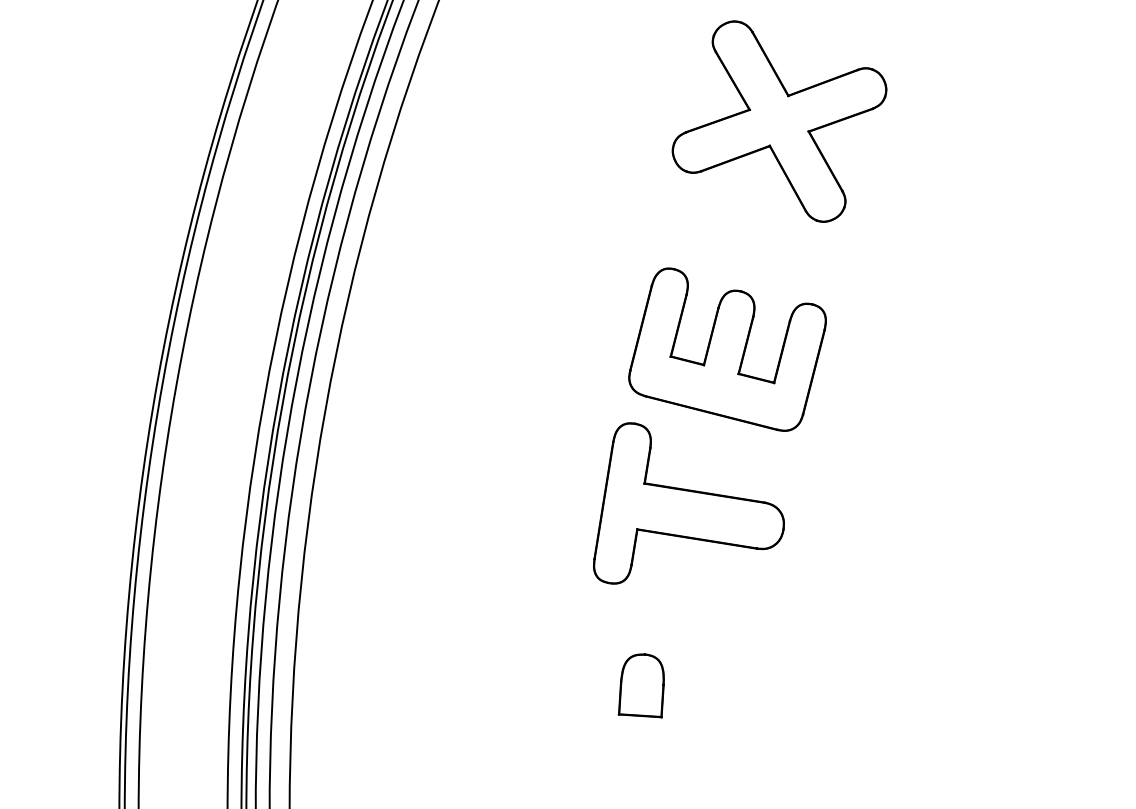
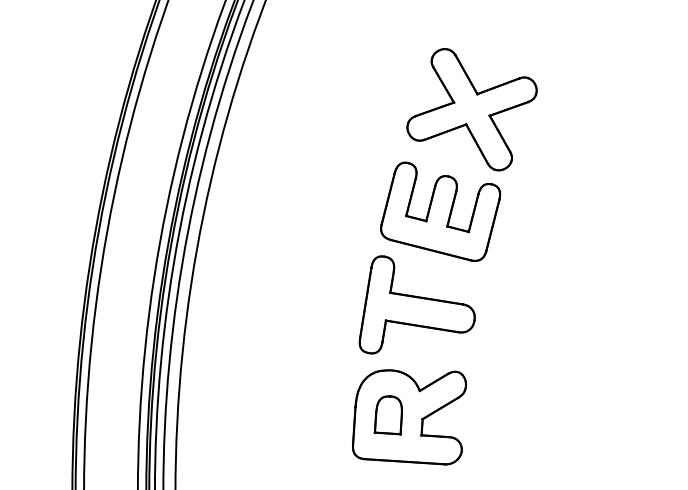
part: (778, 121) -> (471, 109), moved
part: (676, 689) -> (409, 417), added

